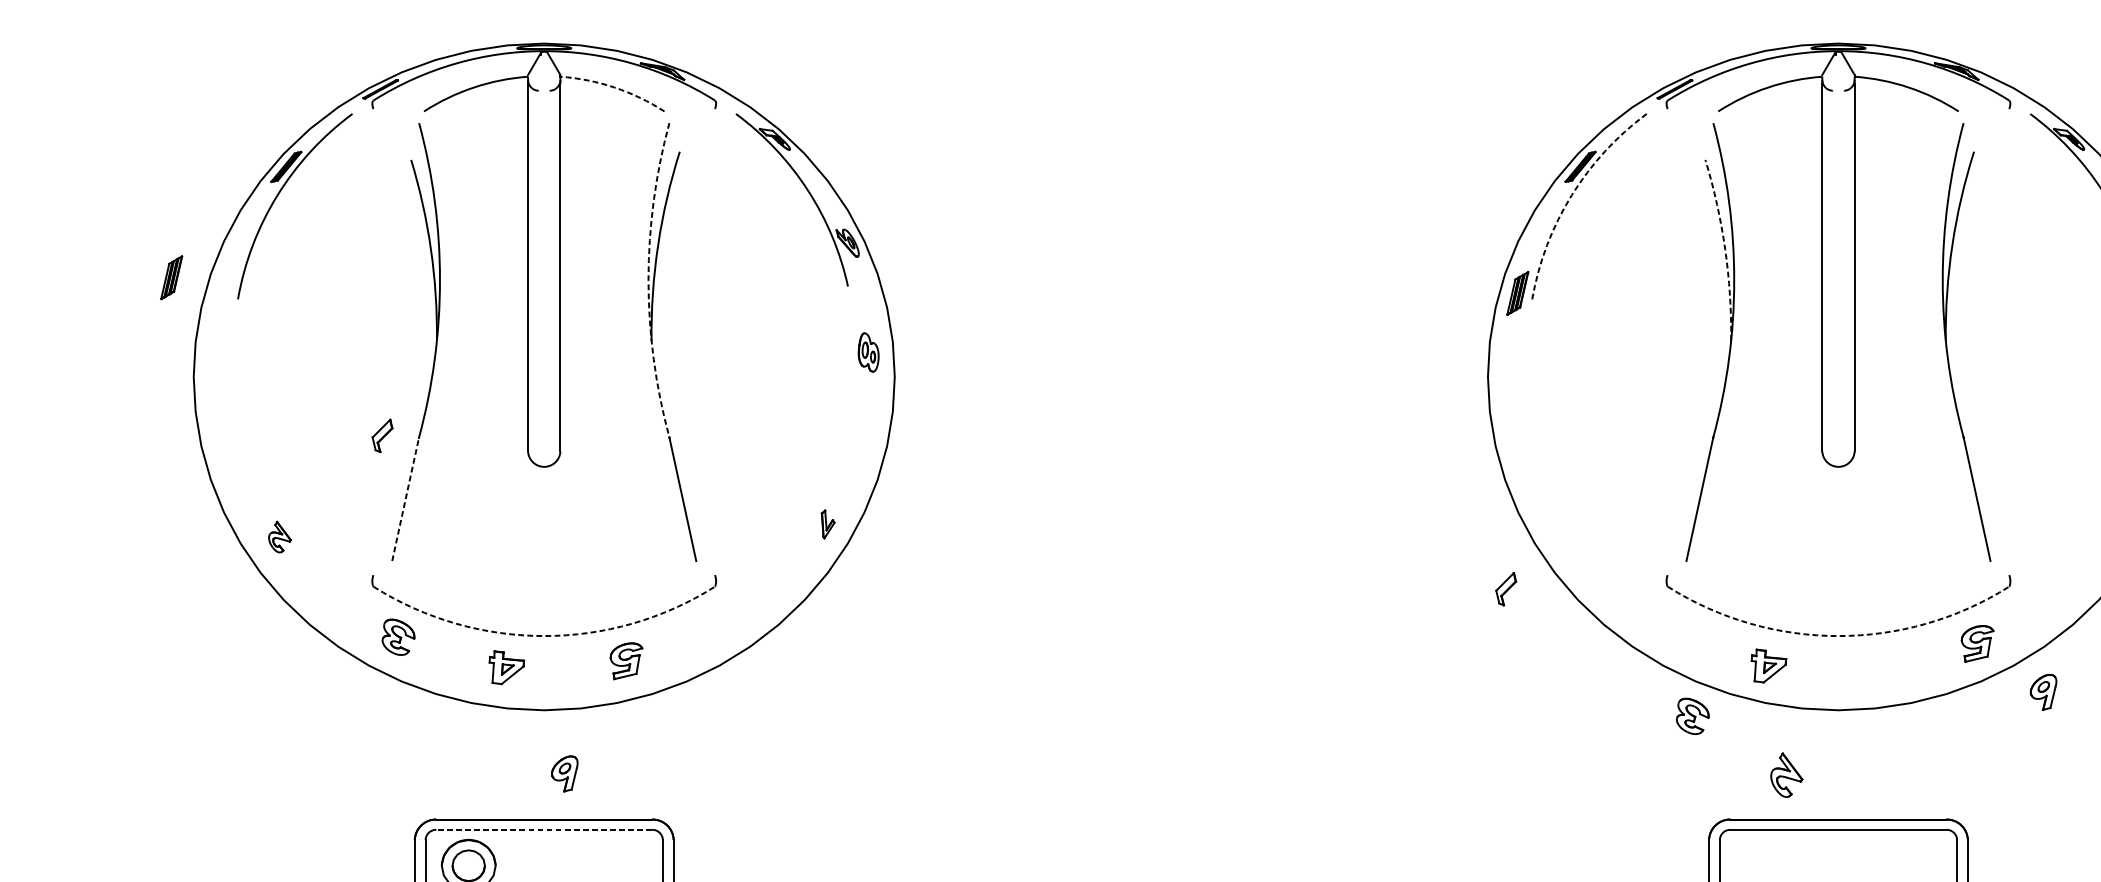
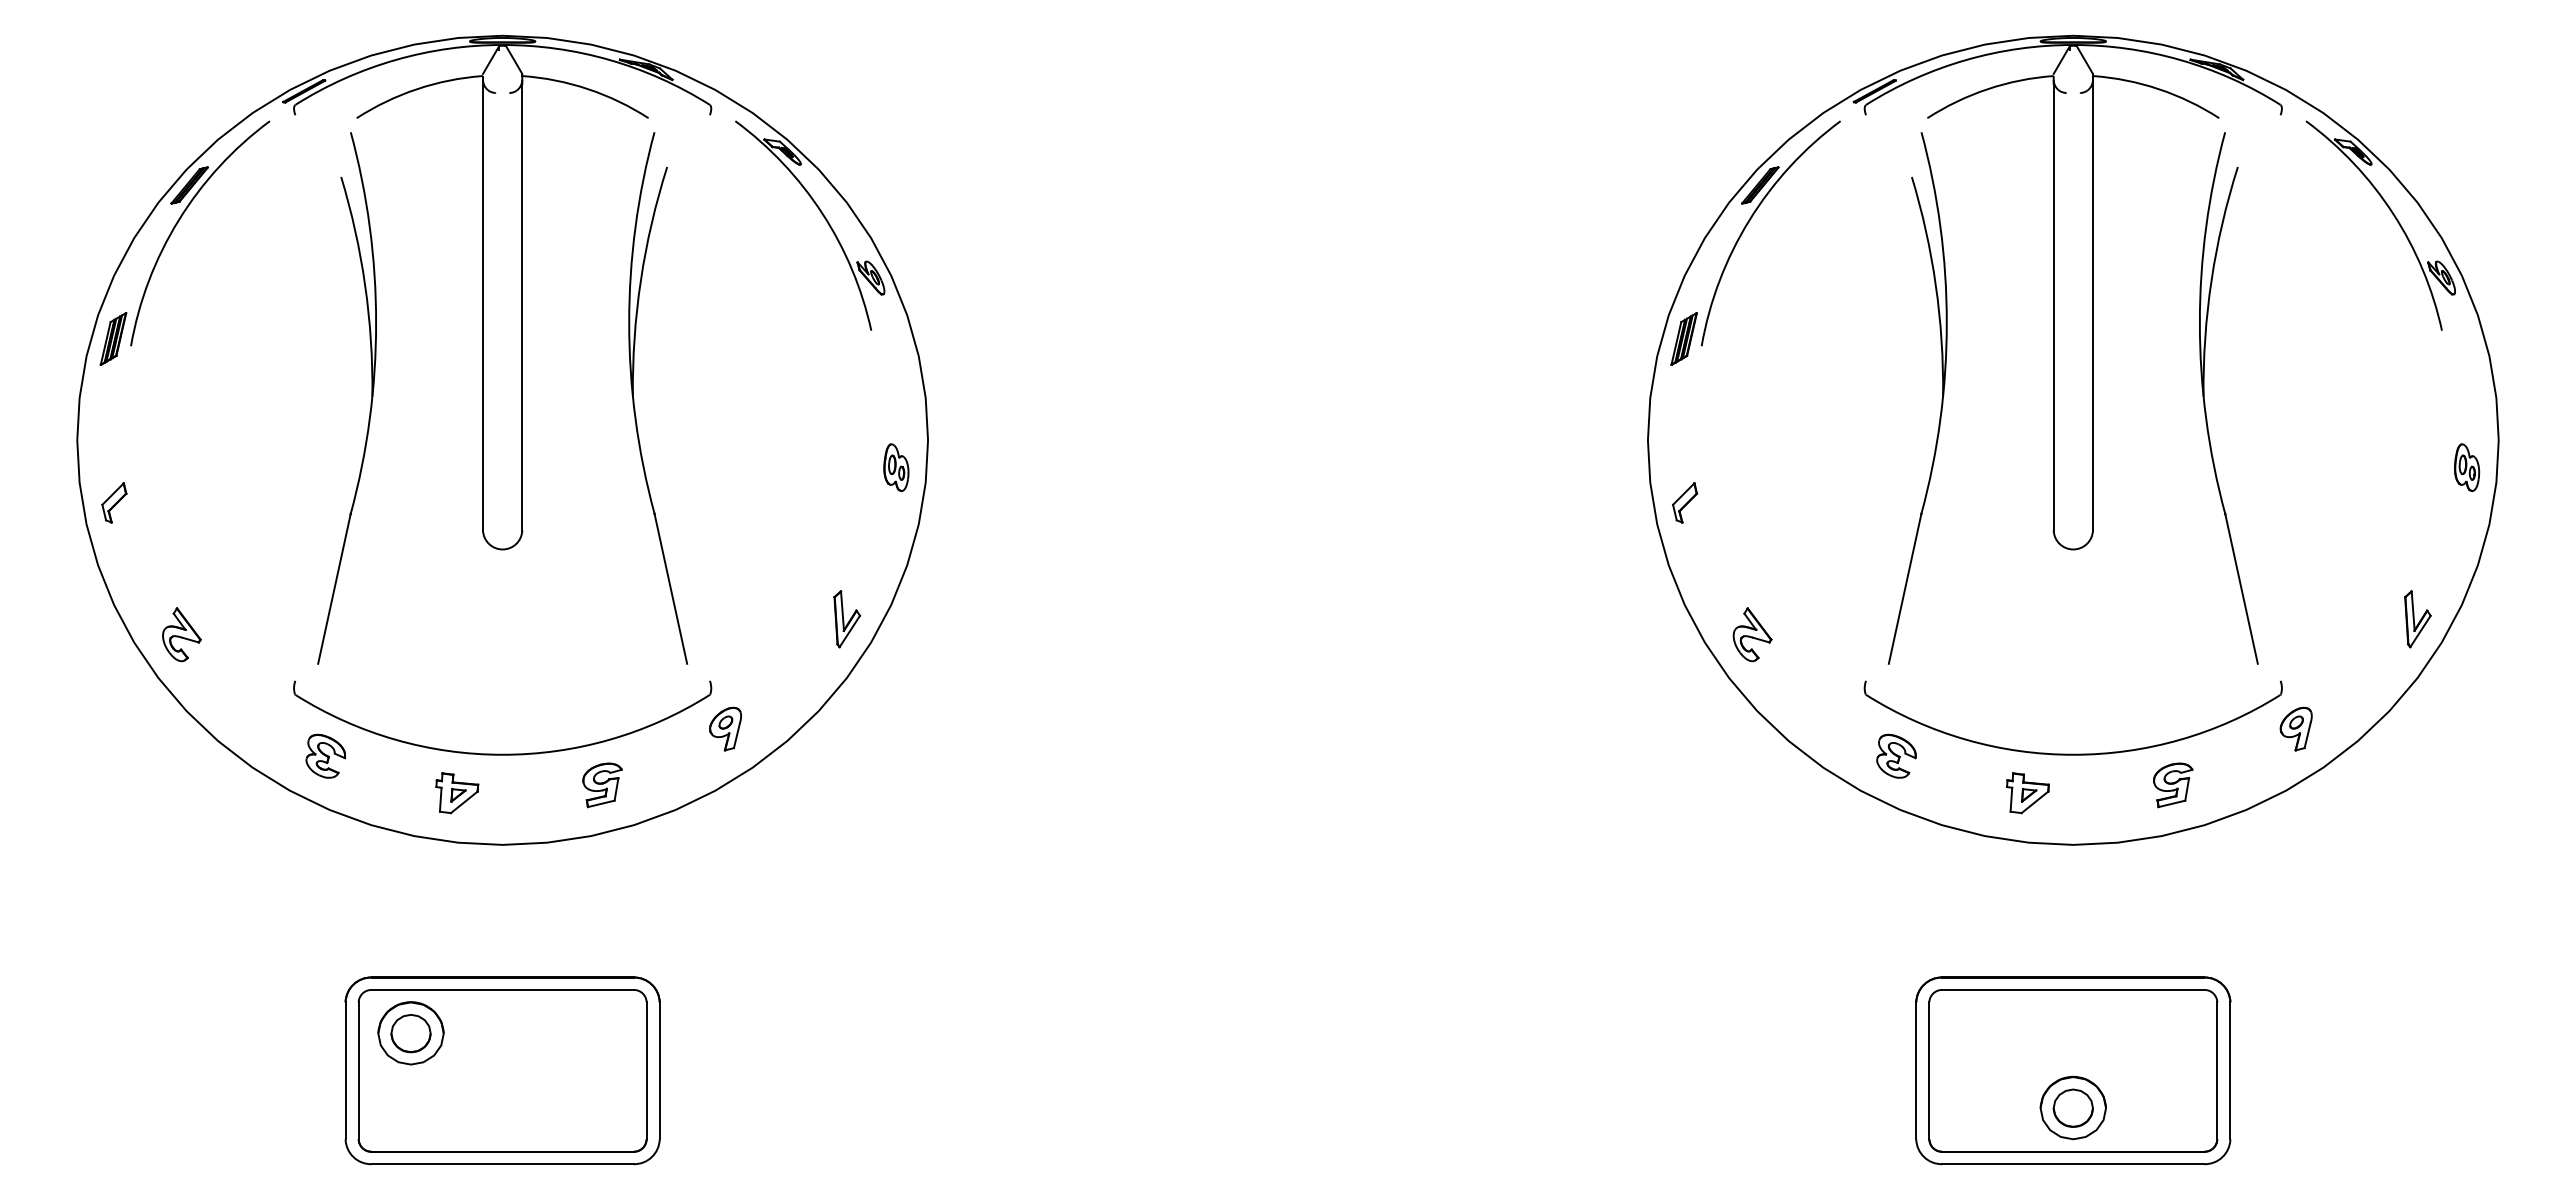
arc: (614, 87) -> (588, 89), dashed -> solid
arc: (1571, 195) -> (1749, 220), dashed -> solid
arc: (1724, 249) -> (1935, 285), dashed -> solid
part: (171, 277) -> (113, 338), moved
arc: (648, 279) -> (629, 322), dashed -> solid
part: (868, 352) -> (896, 467), moved
part: (382, 435) -> (114, 502), moved
line: (405, 499) -> (334, 588), dashed -> solid
part: (828, 524) -> (847, 619), size x1.67
part: (279, 536) -> (181, 634), size x1.43
part: (1506, 588) -> (1685, 502), moved
arc: (544, 635) -> (502, 754), dashed -> solid
arc: (1838, 635) -> (2073, 754), dashed -> solid
part: (1977, 644) -> (2173, 785), moved
part: (1768, 666) -> (2027, 793), moved
part: (2042, 691) -> (2295, 728), moved
part: (1692, 715) -> (1896, 755), moved
part: (564, 773) -> (725, 728), moved
part: (1786, 775) -> (1752, 634), moved
line: (544, 829) -> (502, 989), dashed -> solid

